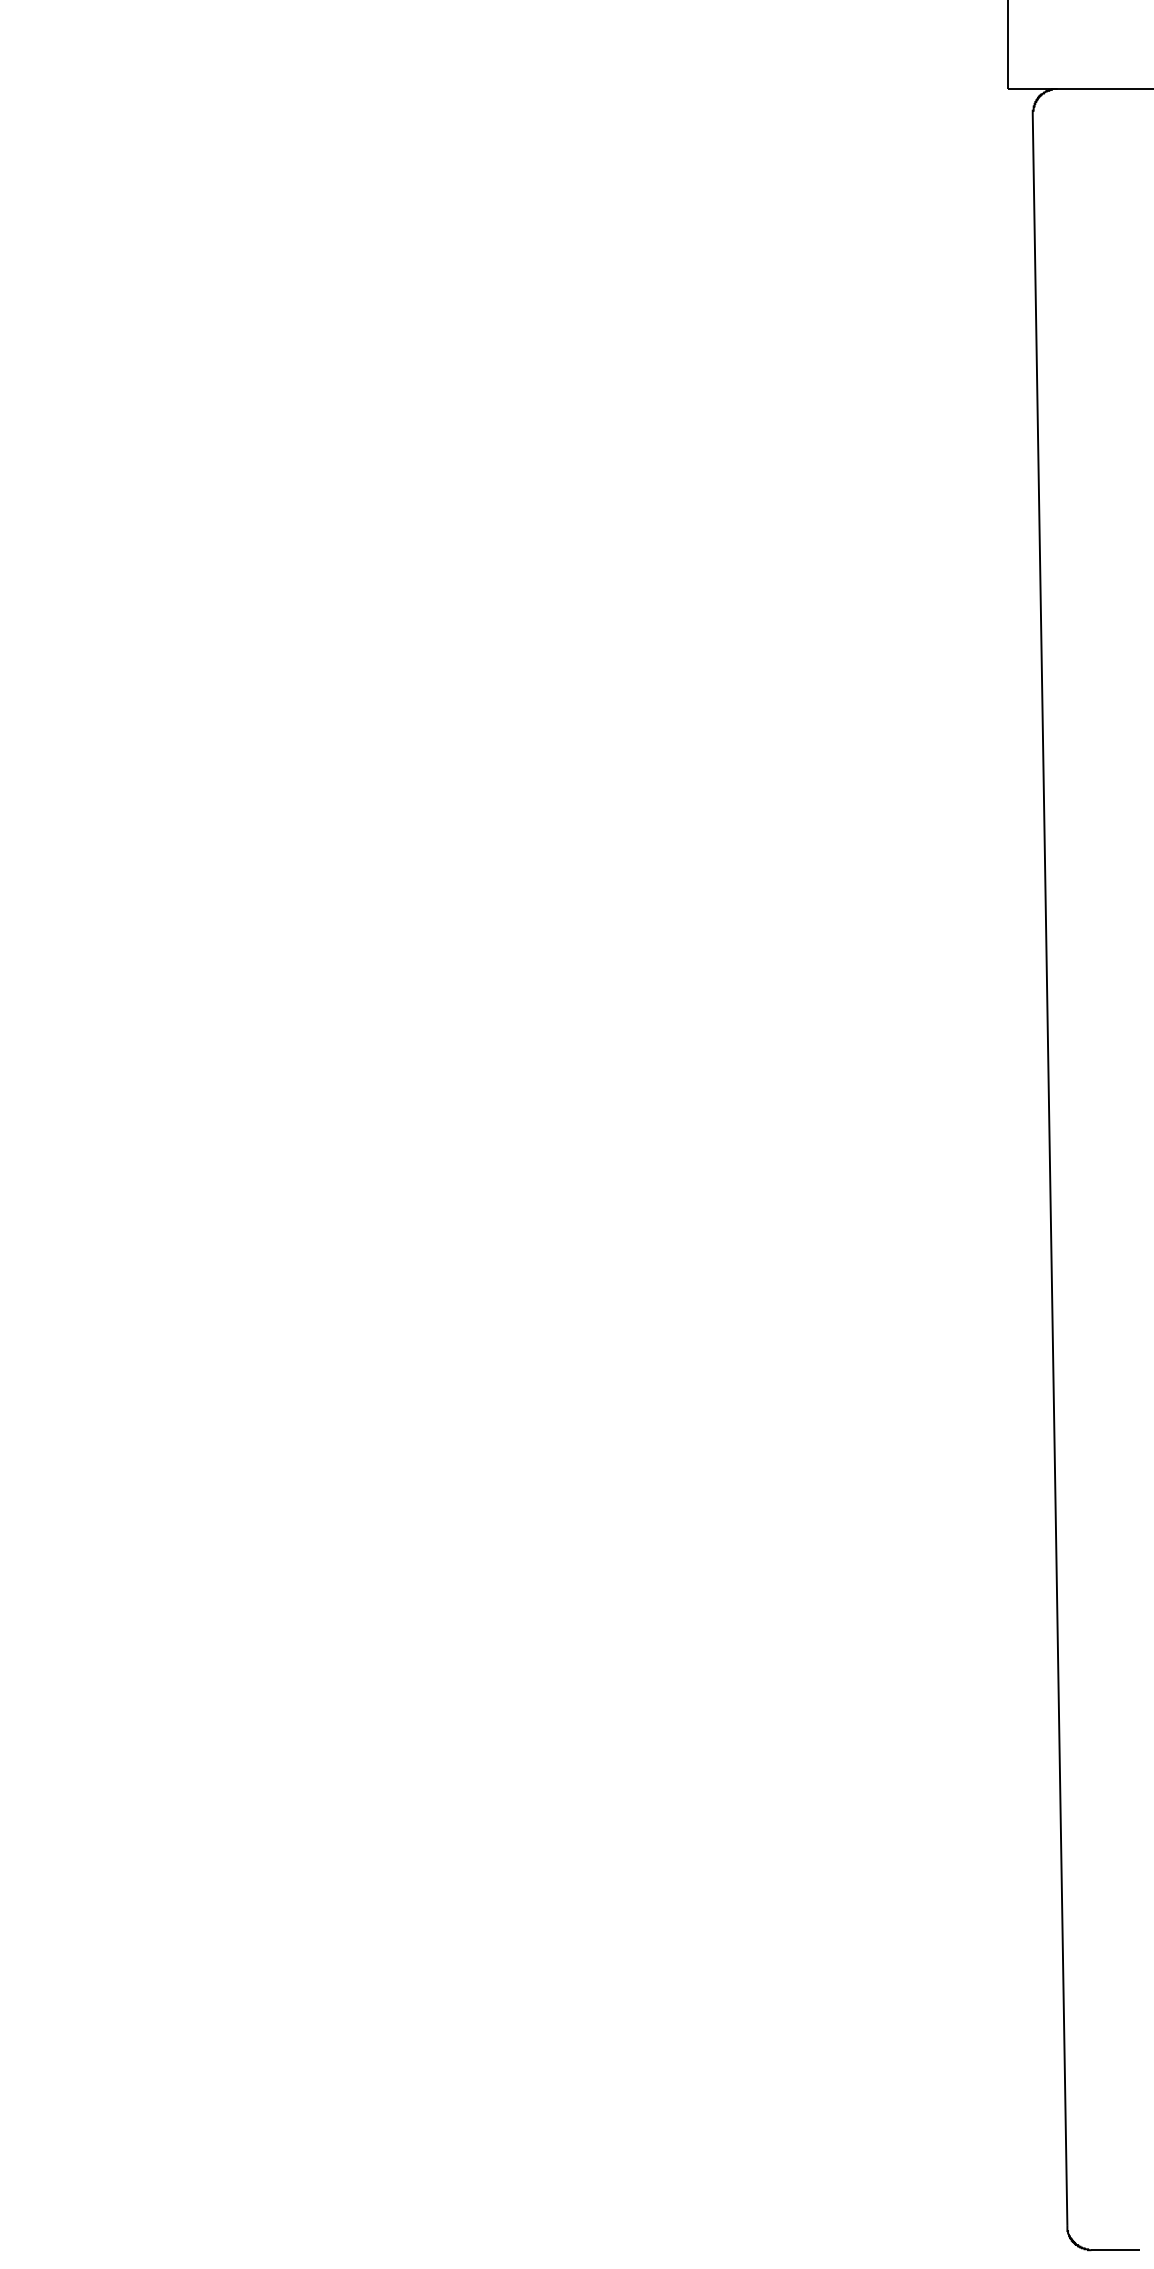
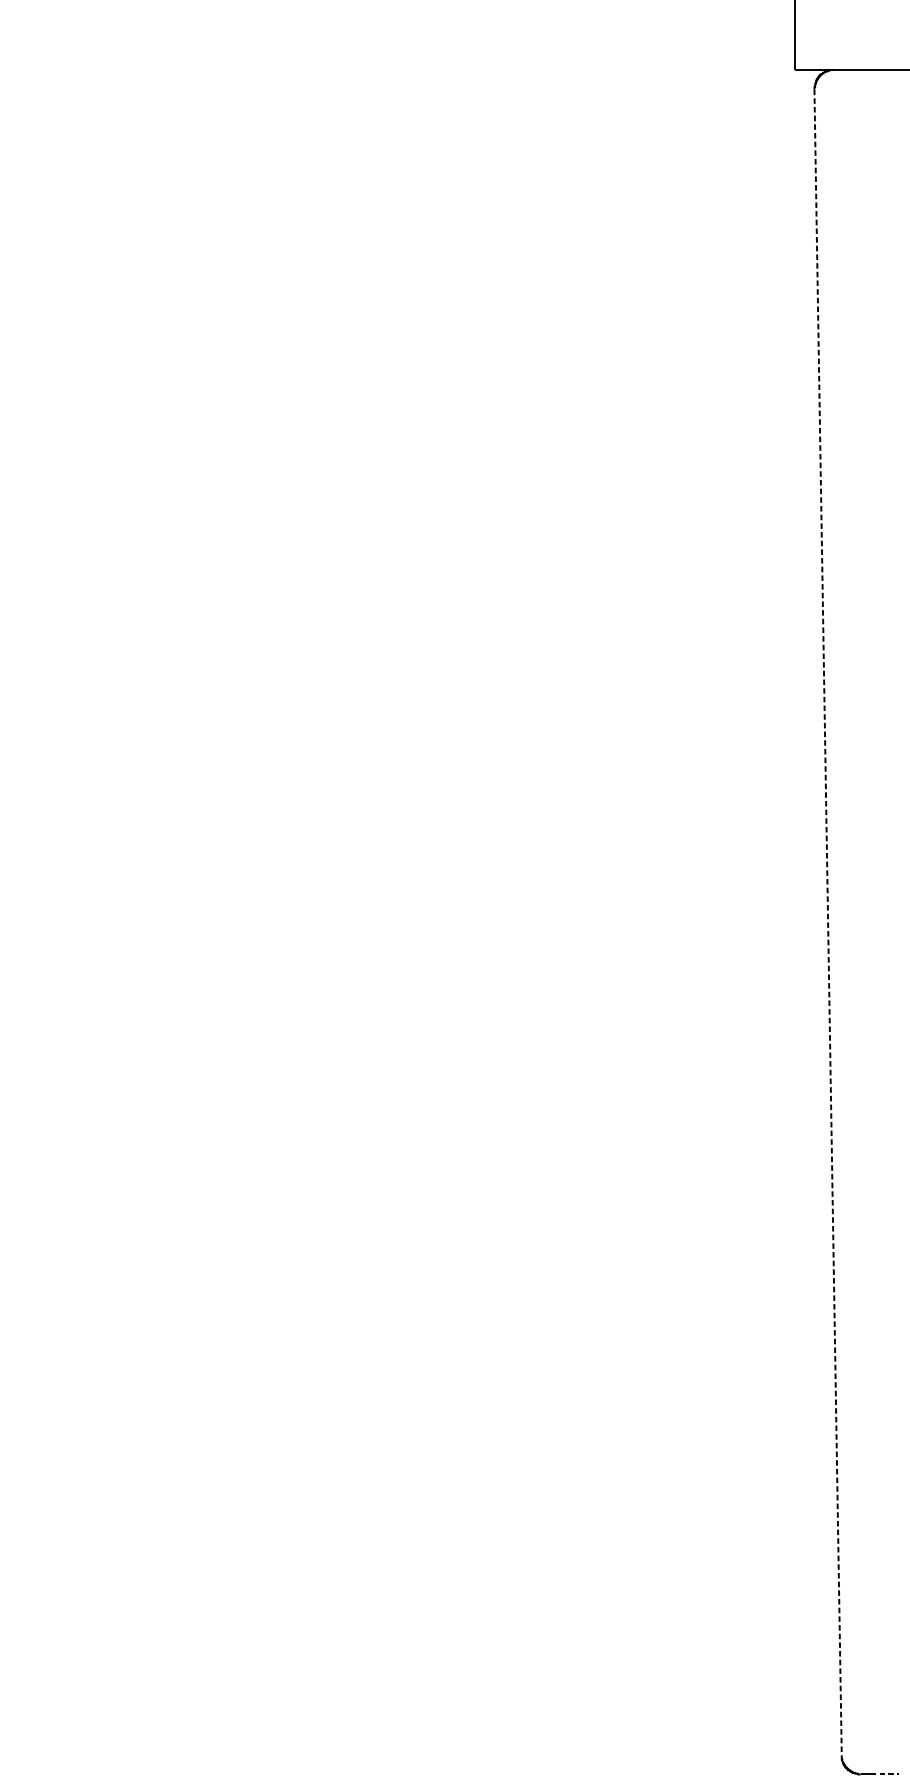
line: (1050, 1170) -> (828, 922), solid -> dashed
line: (1122, 2250) -> (885, 1774), solid -> dashed

